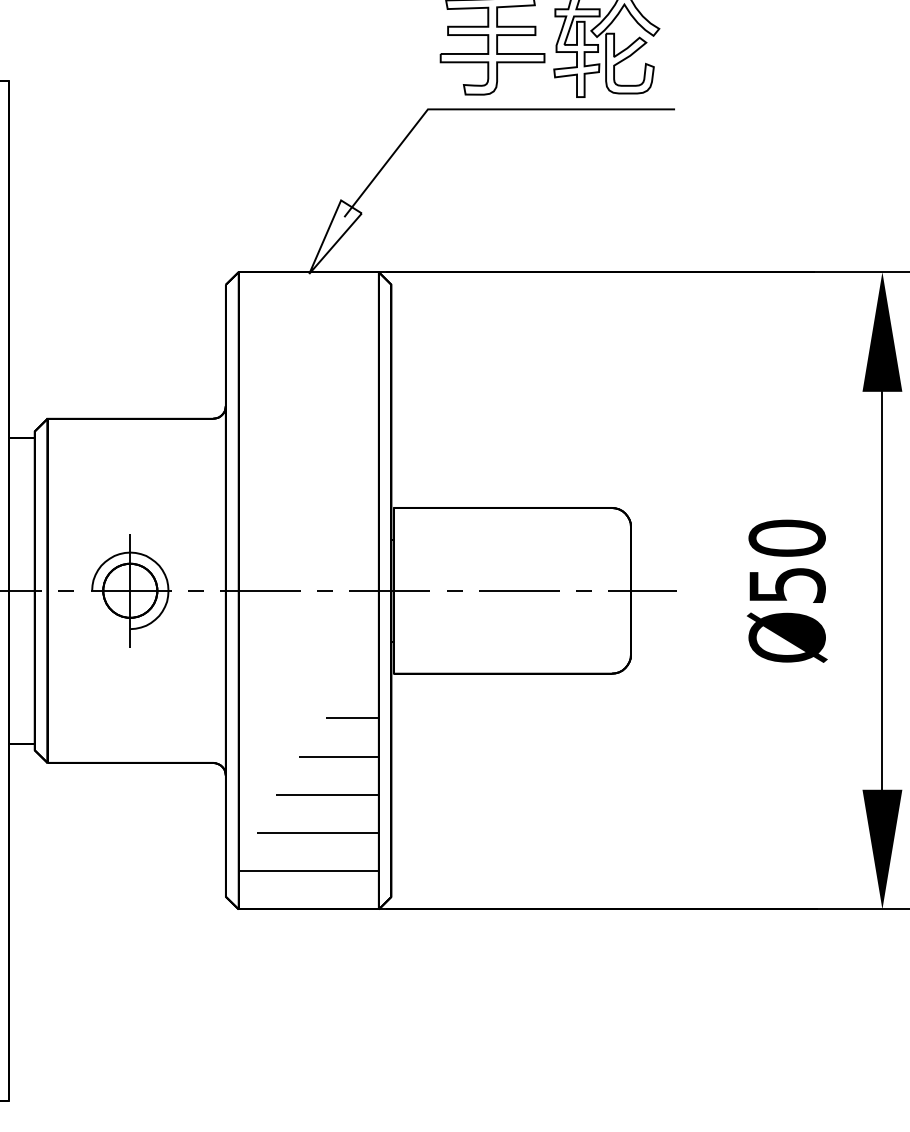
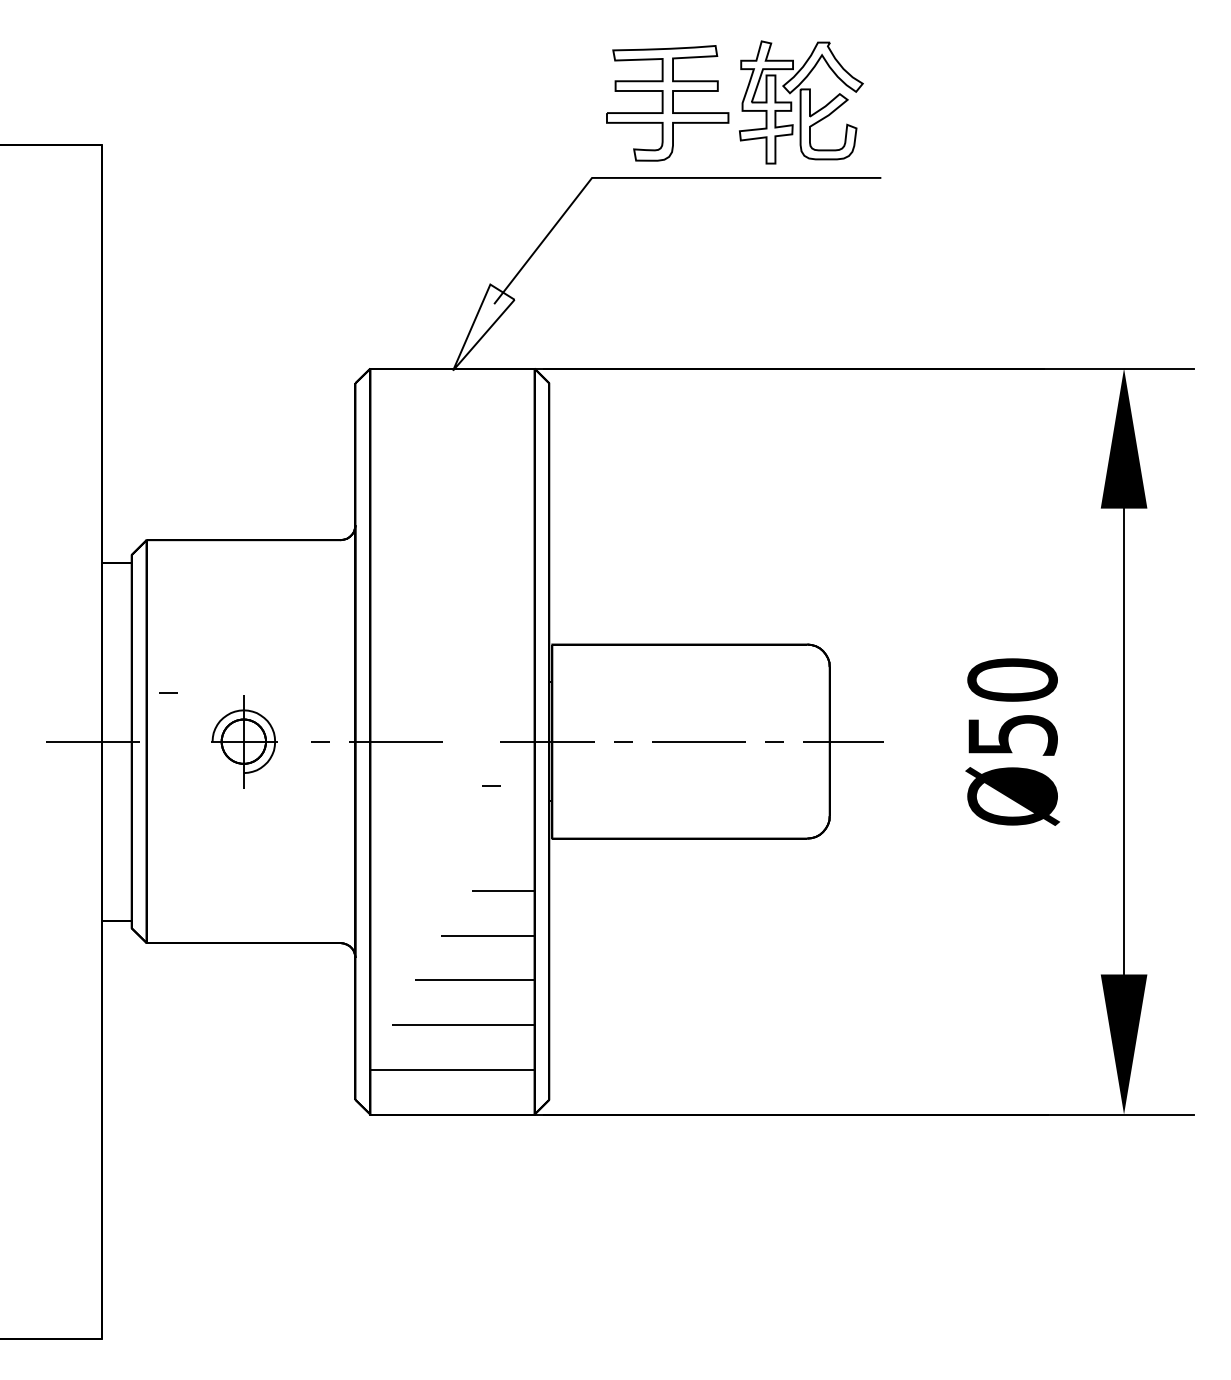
line: (66, 590) -> (168, 692), moved
part: (131, 590) -> (244, 741), size x0.7
line: (324, 590) -> (491, 785), moved

